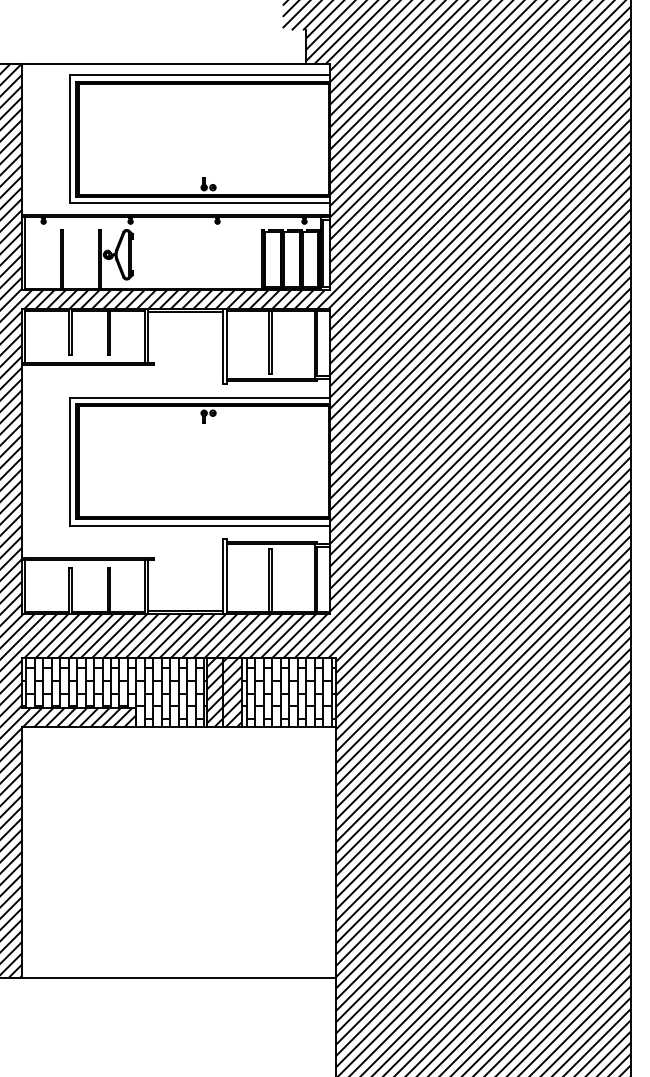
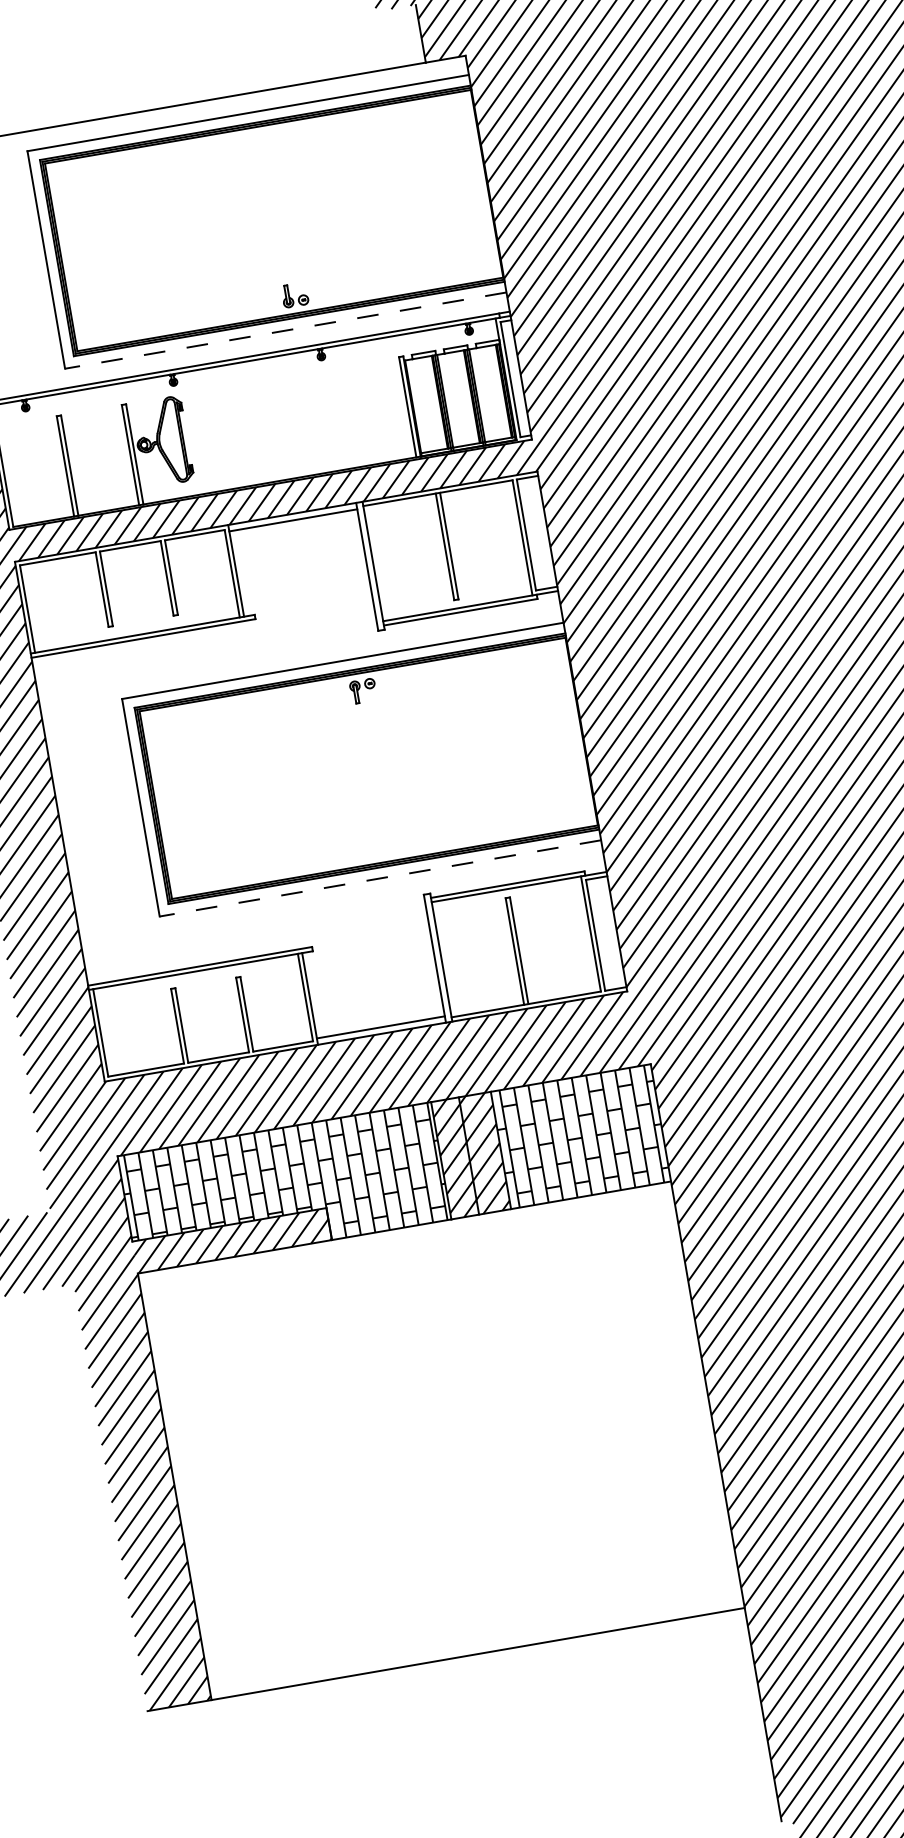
line: (199, 203) -> (285, 330), solid -> dashed
line: (199, 525) -> (379, 878), solid -> dashed

